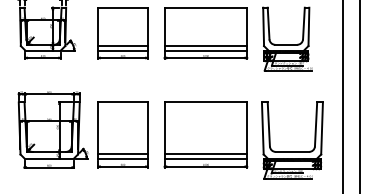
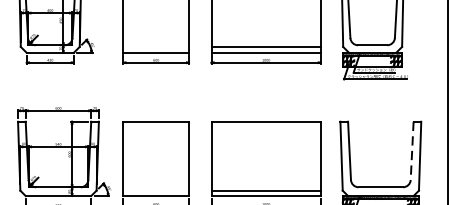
line: (122, 46) -> (155, 47), removed
line: (316, 124) -> (412, 150), solid -> dashed
line: (122, 154) -> (155, 190), removed

